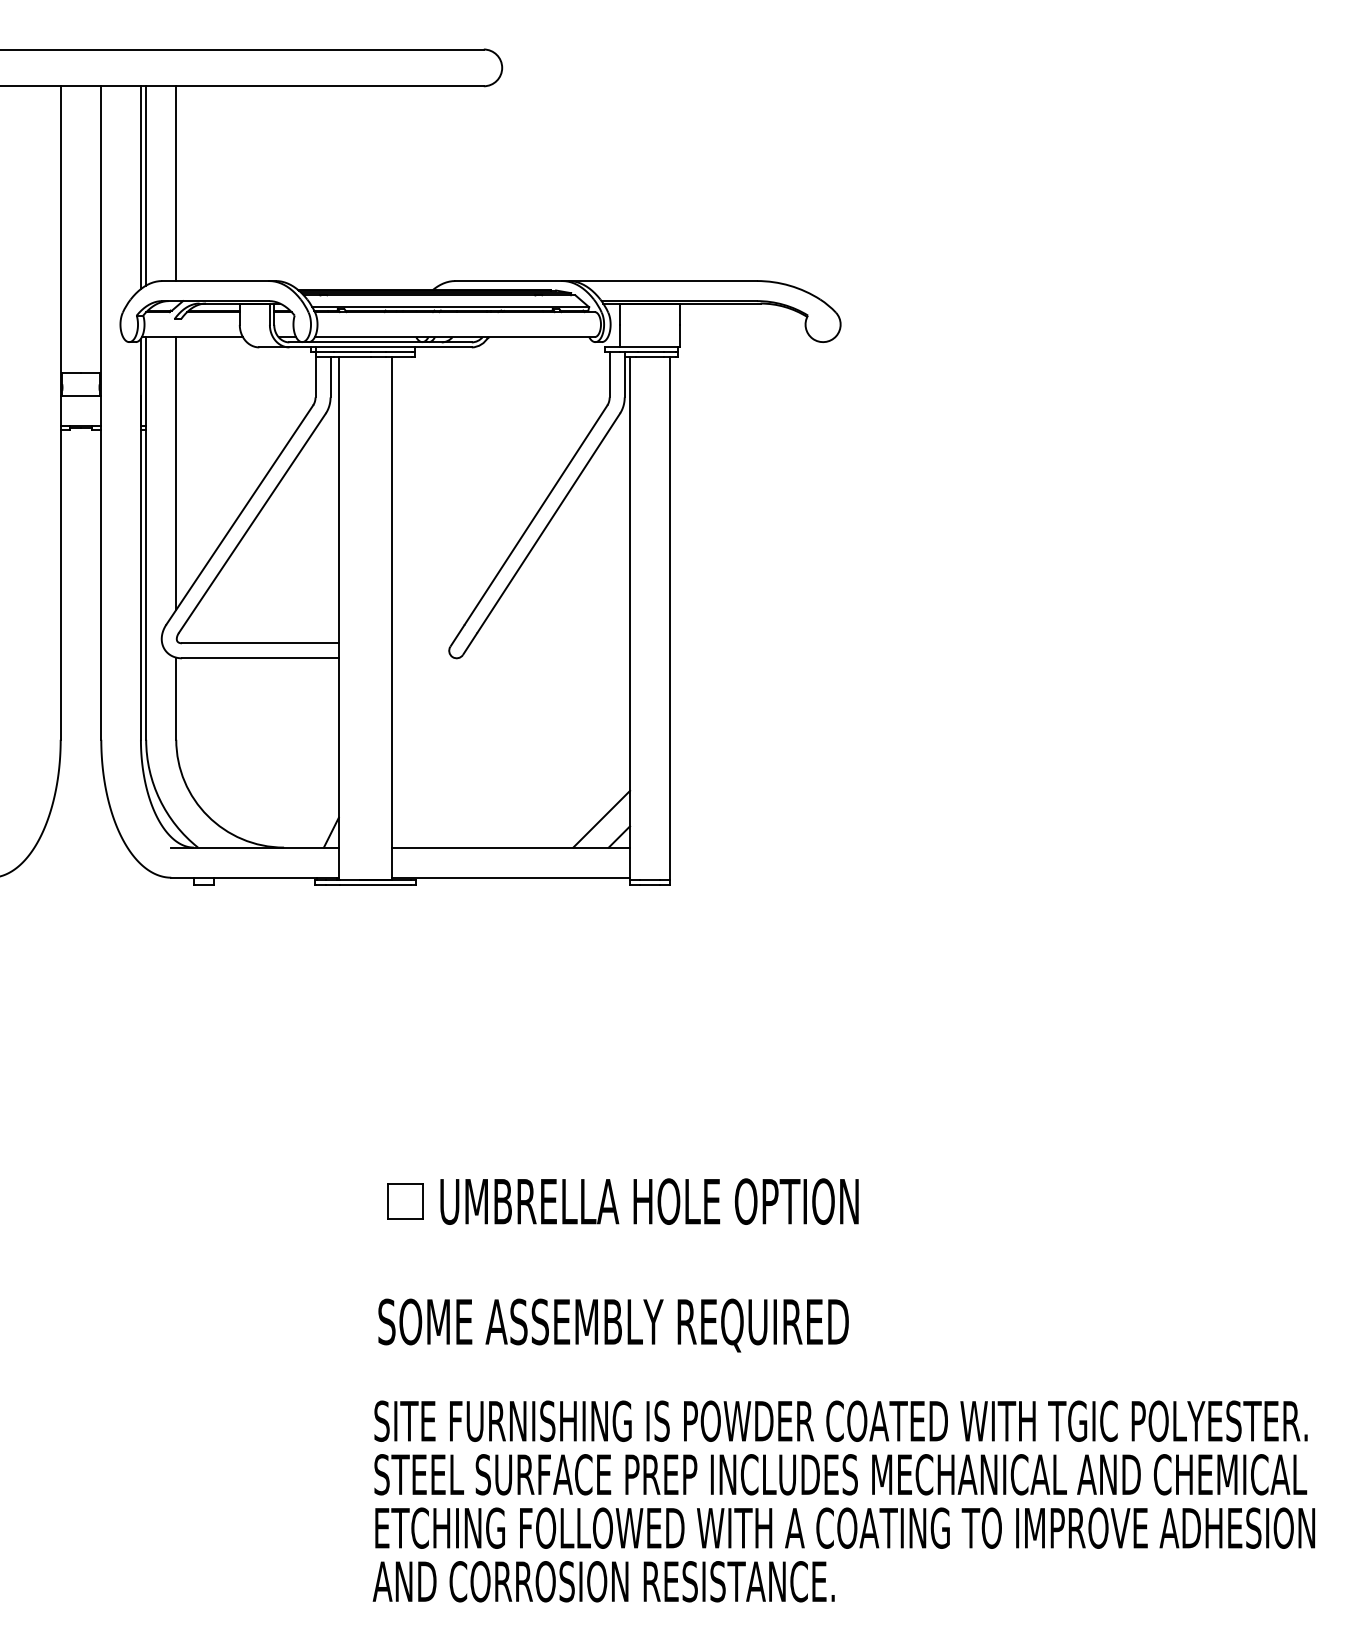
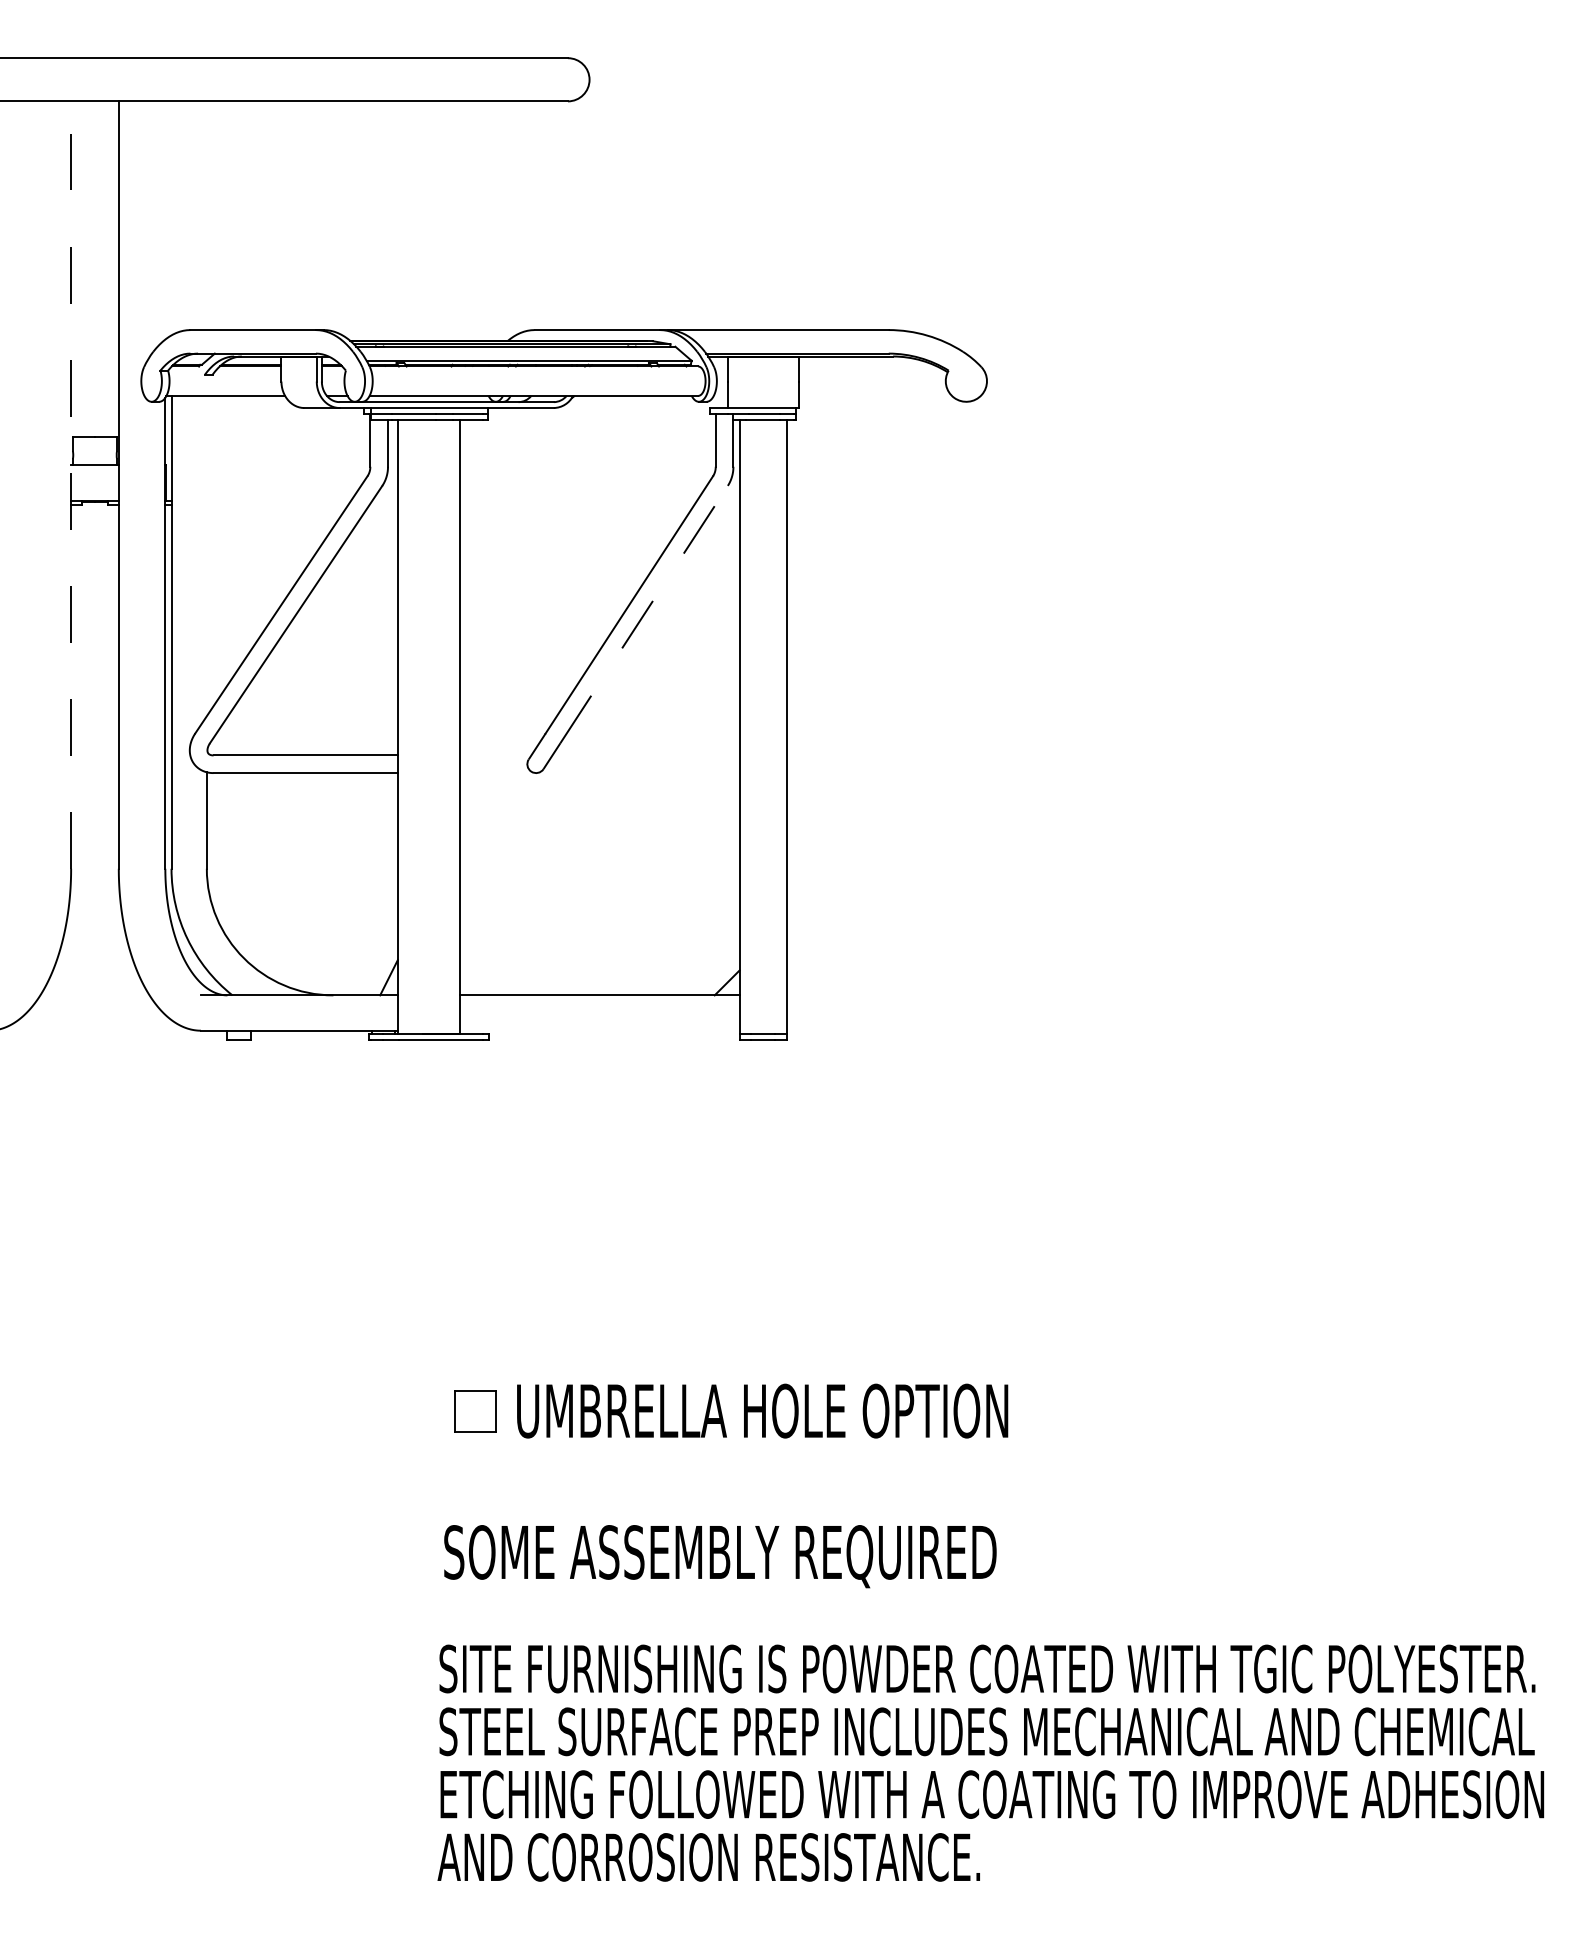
line: (175, 183) -> (206, 215), removed
line: (146, 186) -> (171, 218), removed
line: (141, 187) -> (165, 220), removed
line: (61, 413) -> (71, 485), solid -> dashed
line: (175, 473) -> (206, 555), removed
line: (548, 523) -> (644, 614), solid -> dashed
line: (601, 818) -> (706, 961), removed
line: (510, 877) -> (599, 1030), removed

